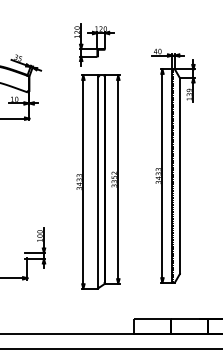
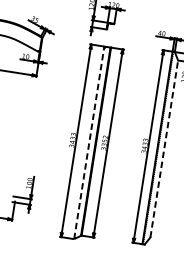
line: (179, 175) -> (163, 148), solid -> dashed
line: (97, 182) -> (88, 143), solid -> dashed

